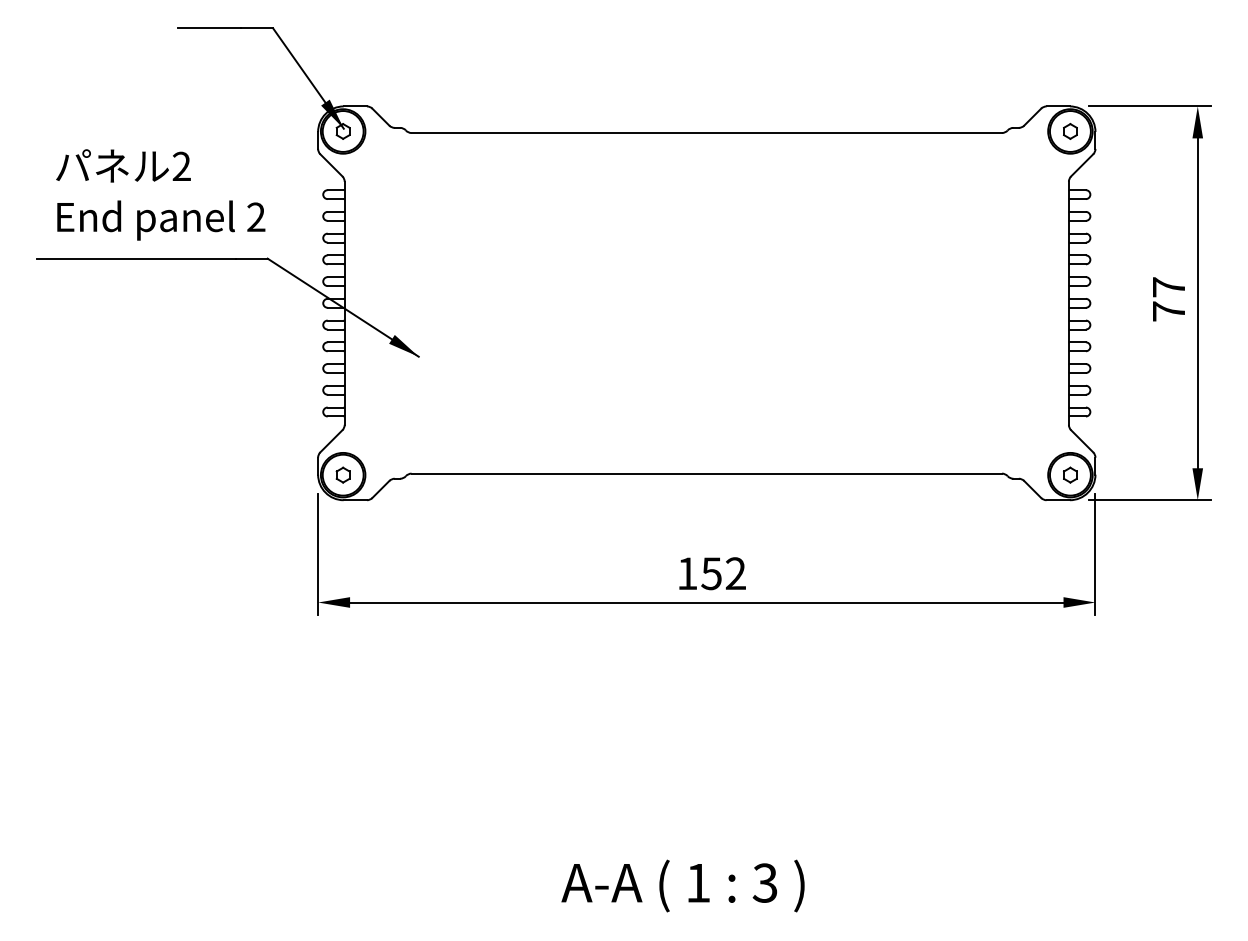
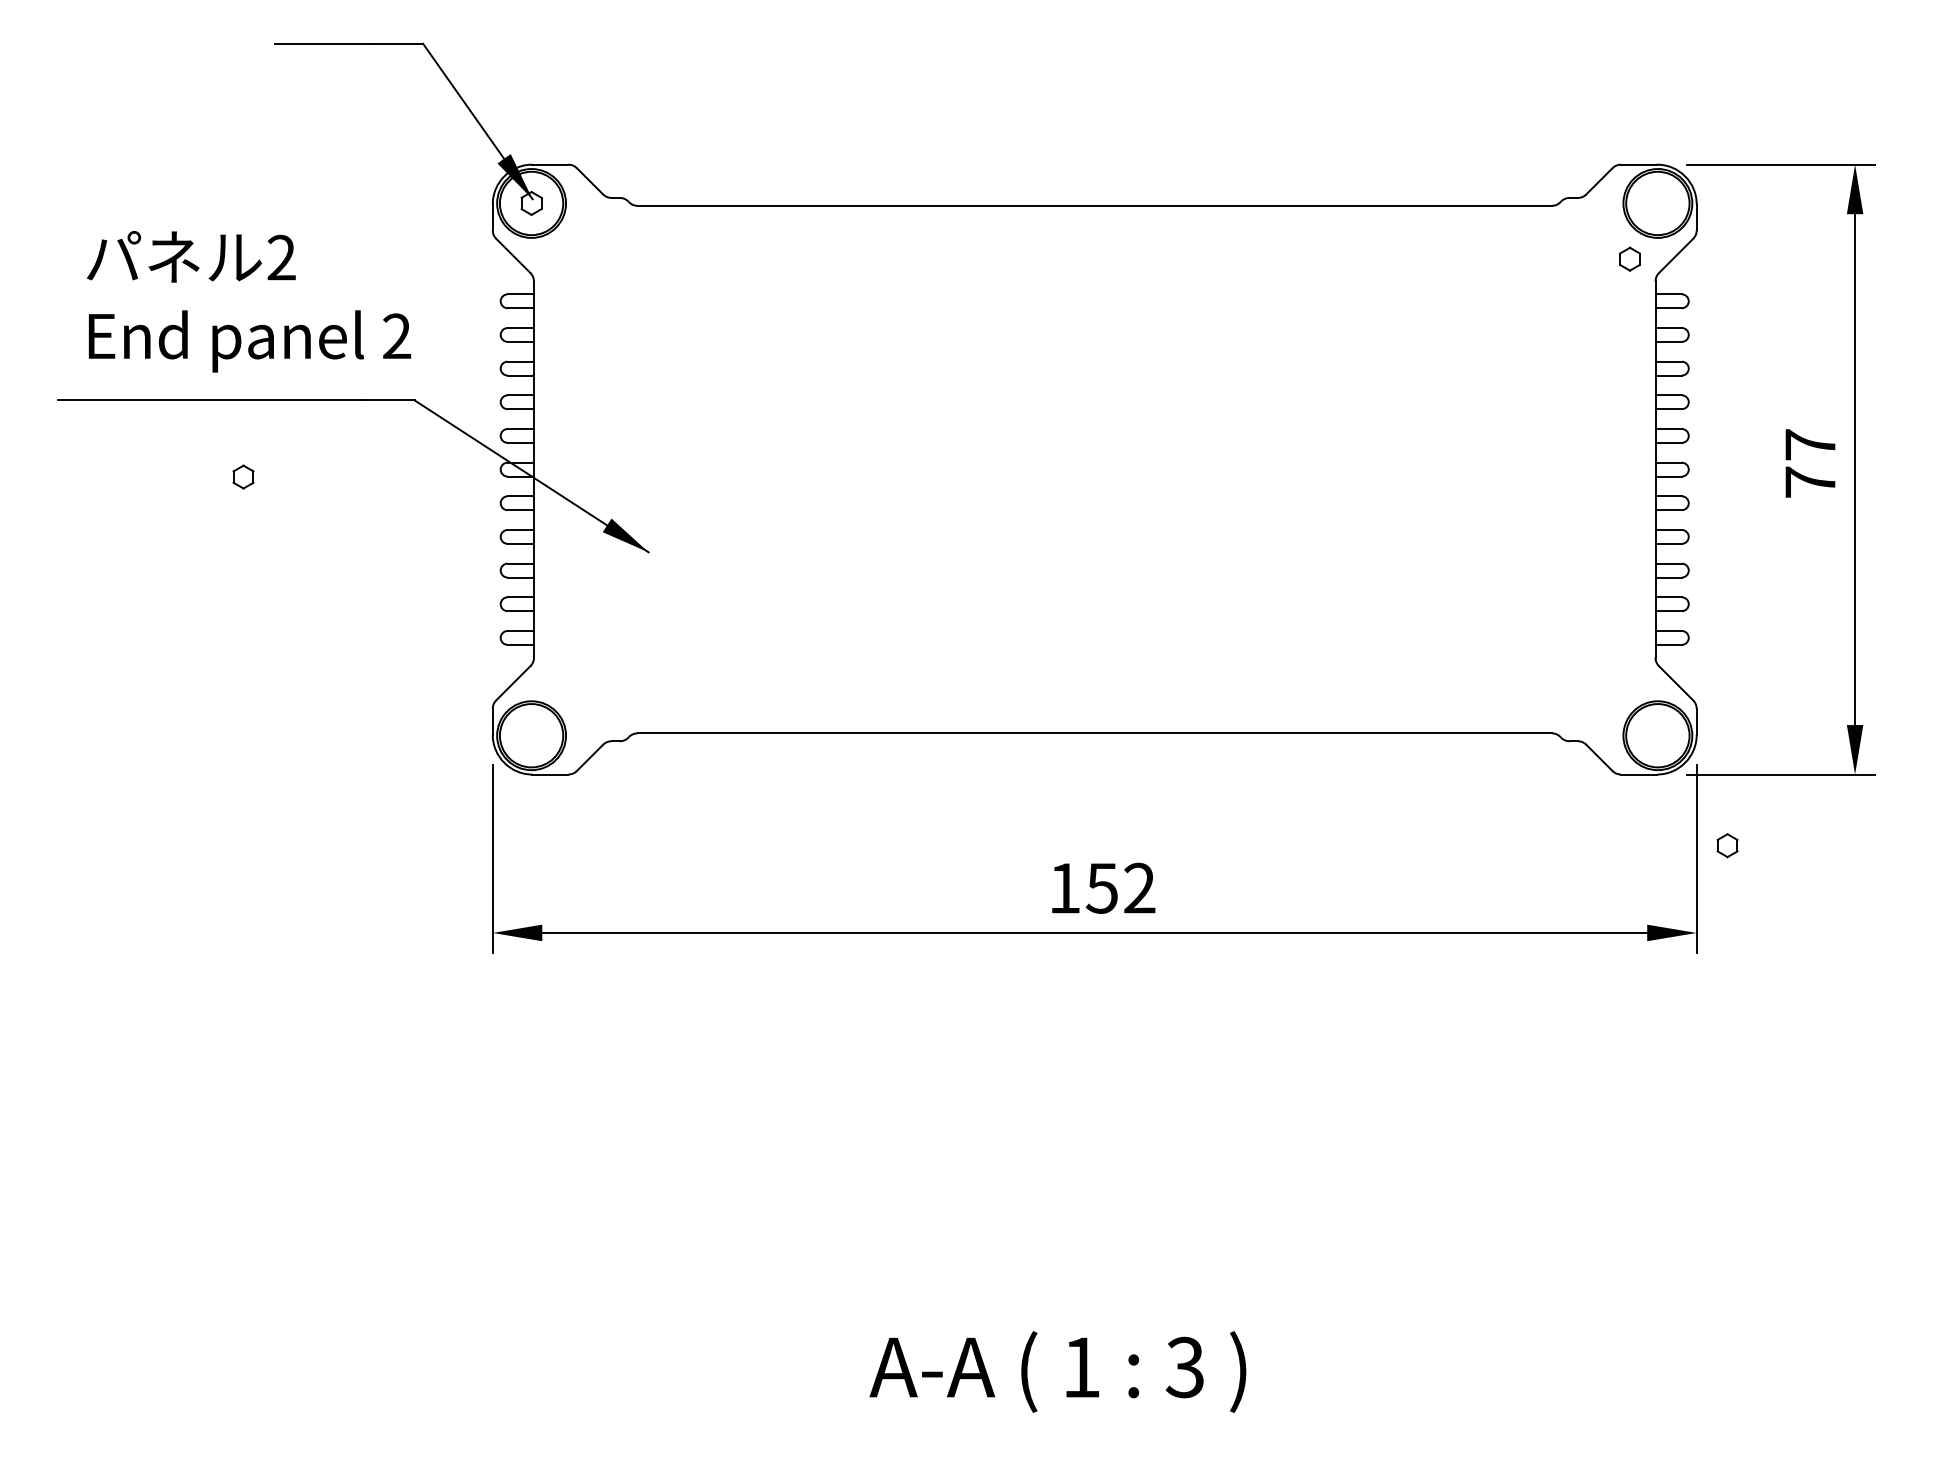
part: (1070, 131) -> (1630, 259), moved
part: (342, 474) -> (242, 476), moved
part: (1070, 474) -> (1727, 844), moved

